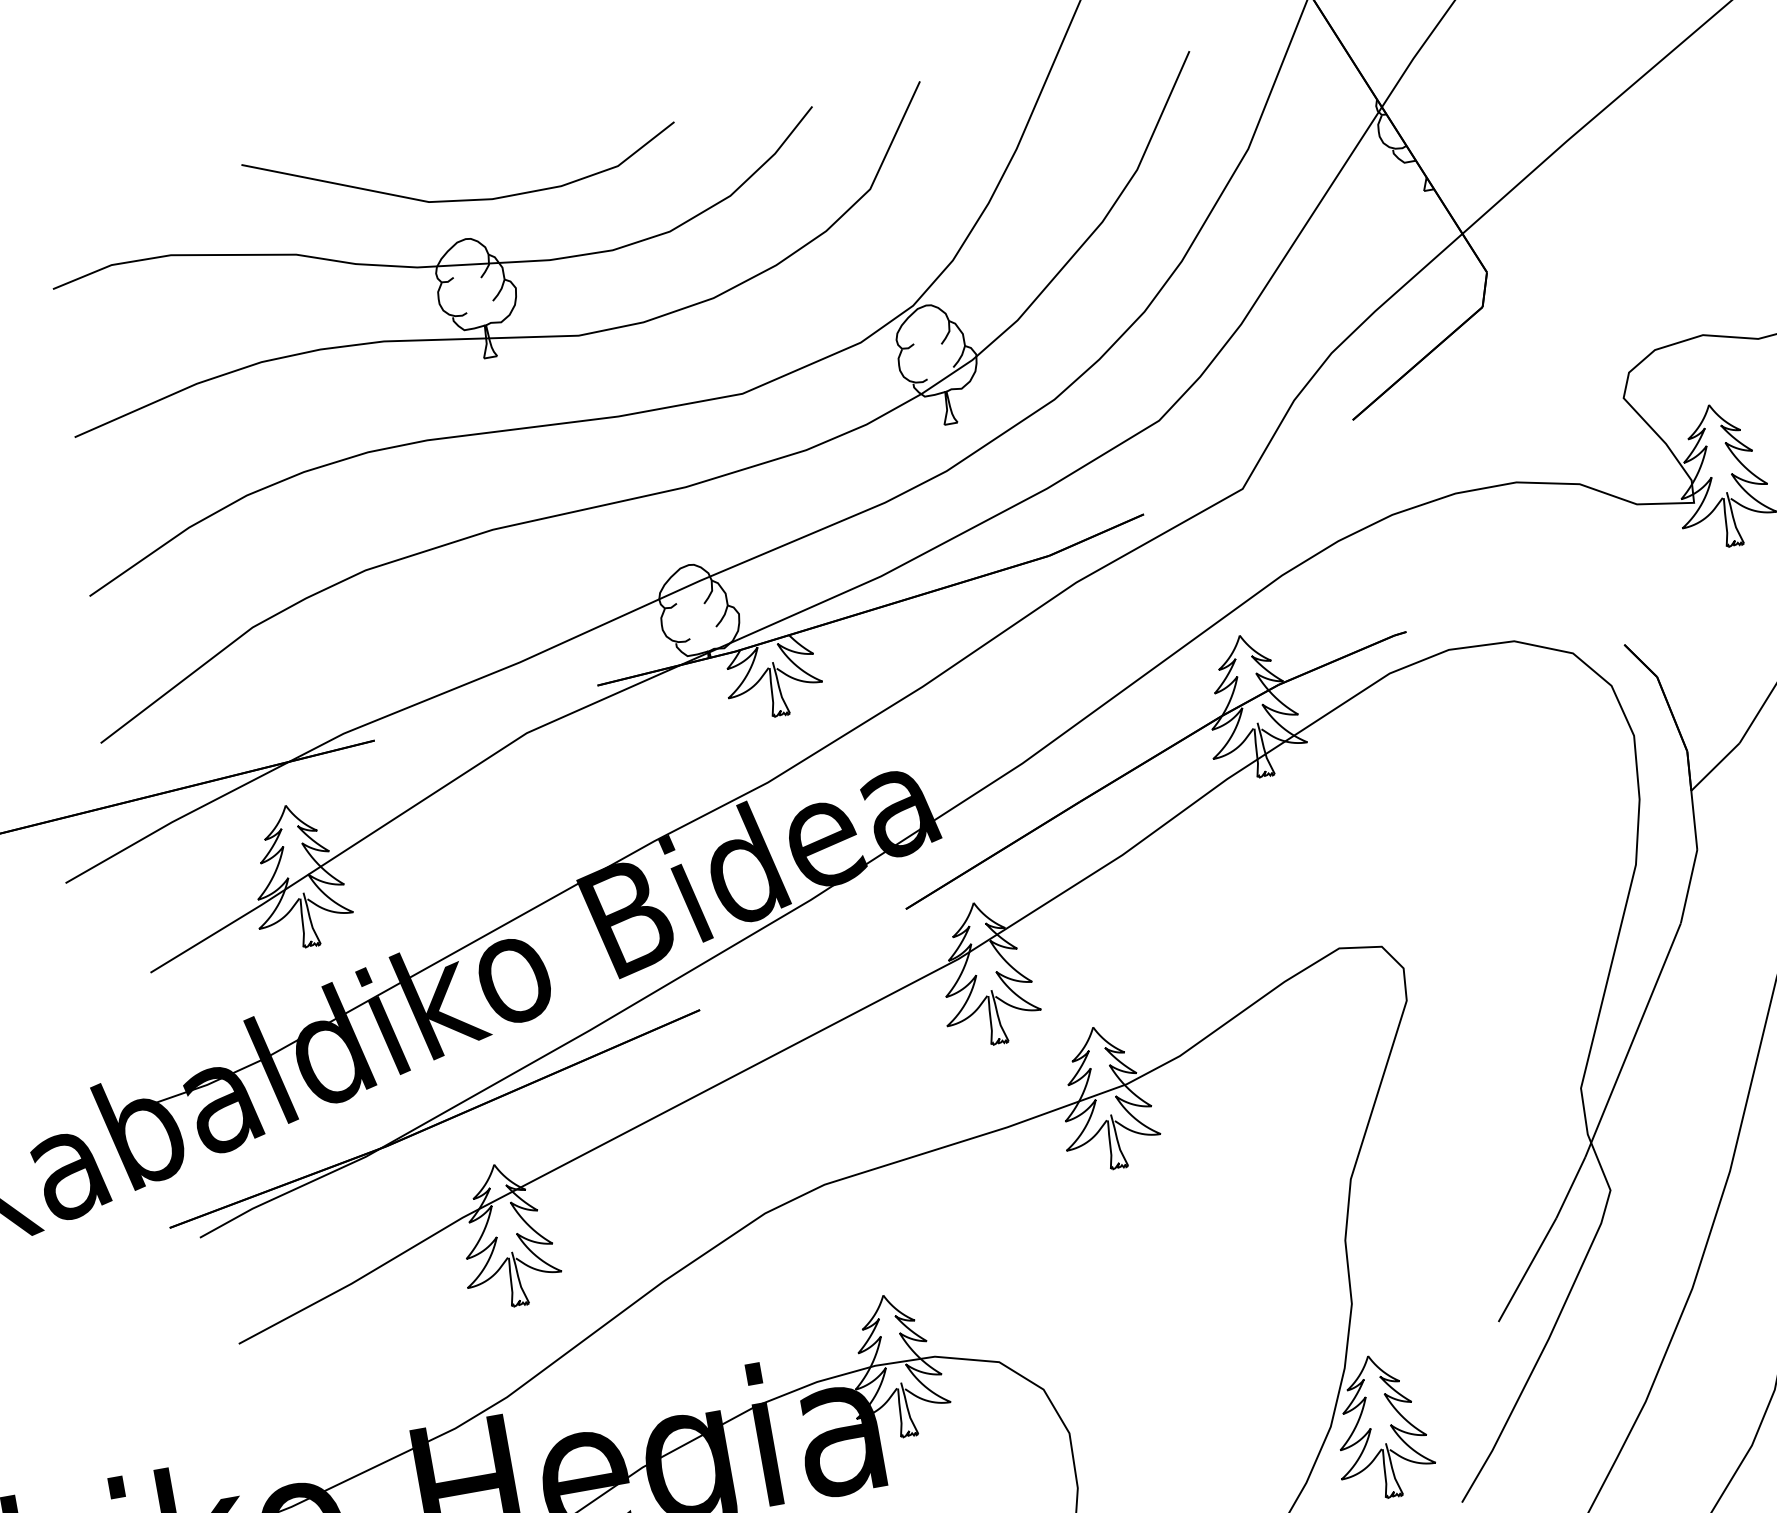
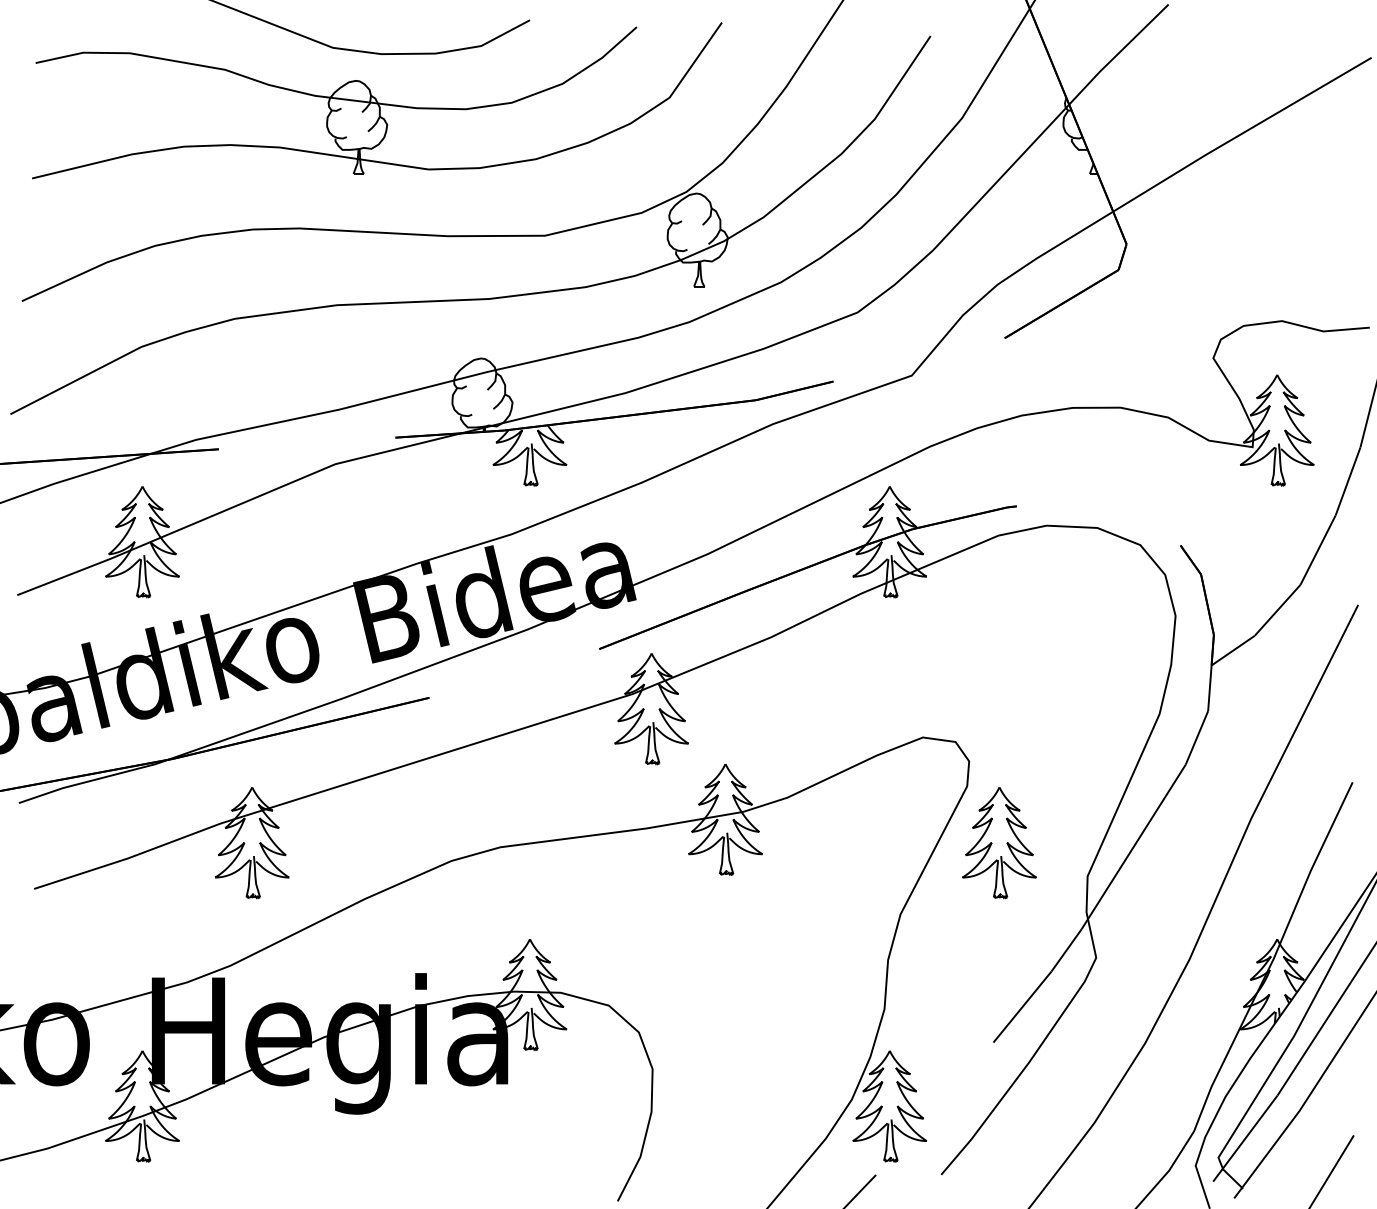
part: (1461, 1066) -> (999, 843), added

